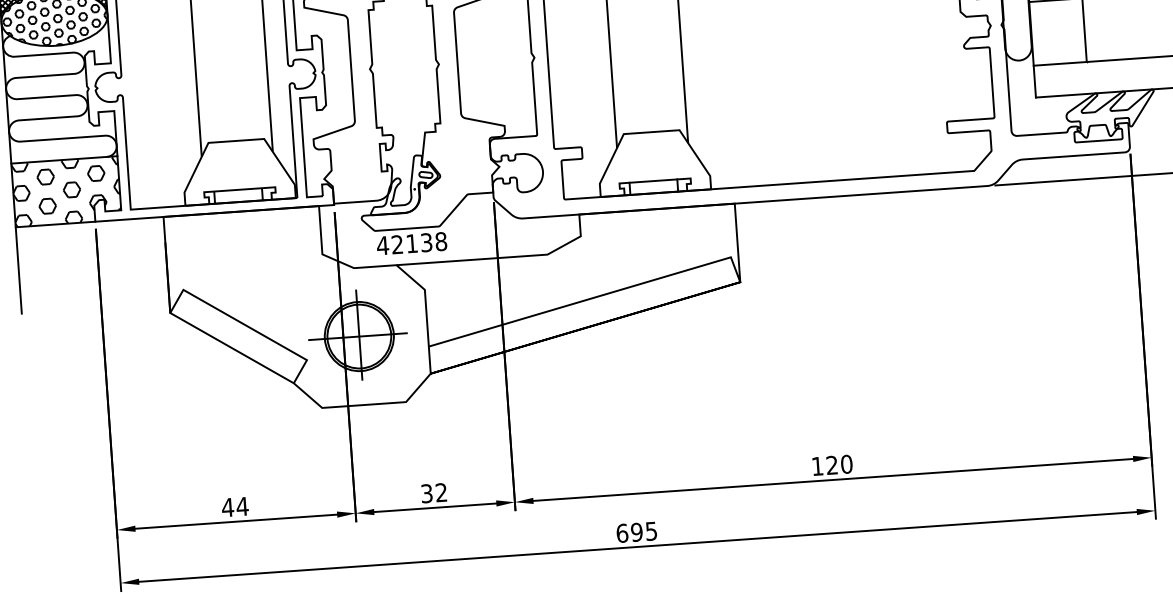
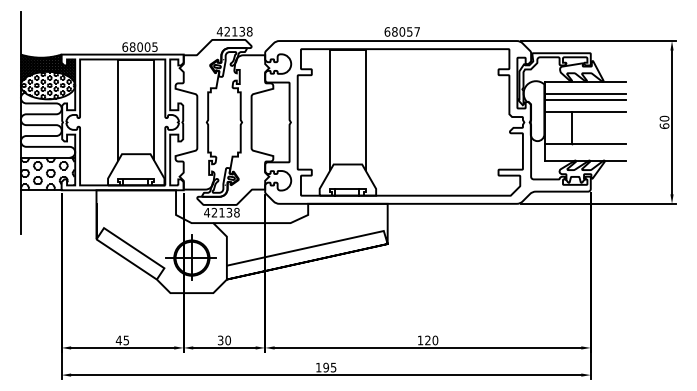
text: (442, 492) -> (228, 340), 32 -> 30
text: (242, 506) -> (126, 340), 44 -> 45
text: (621, 533) -> (318, 367), 695 -> 195

